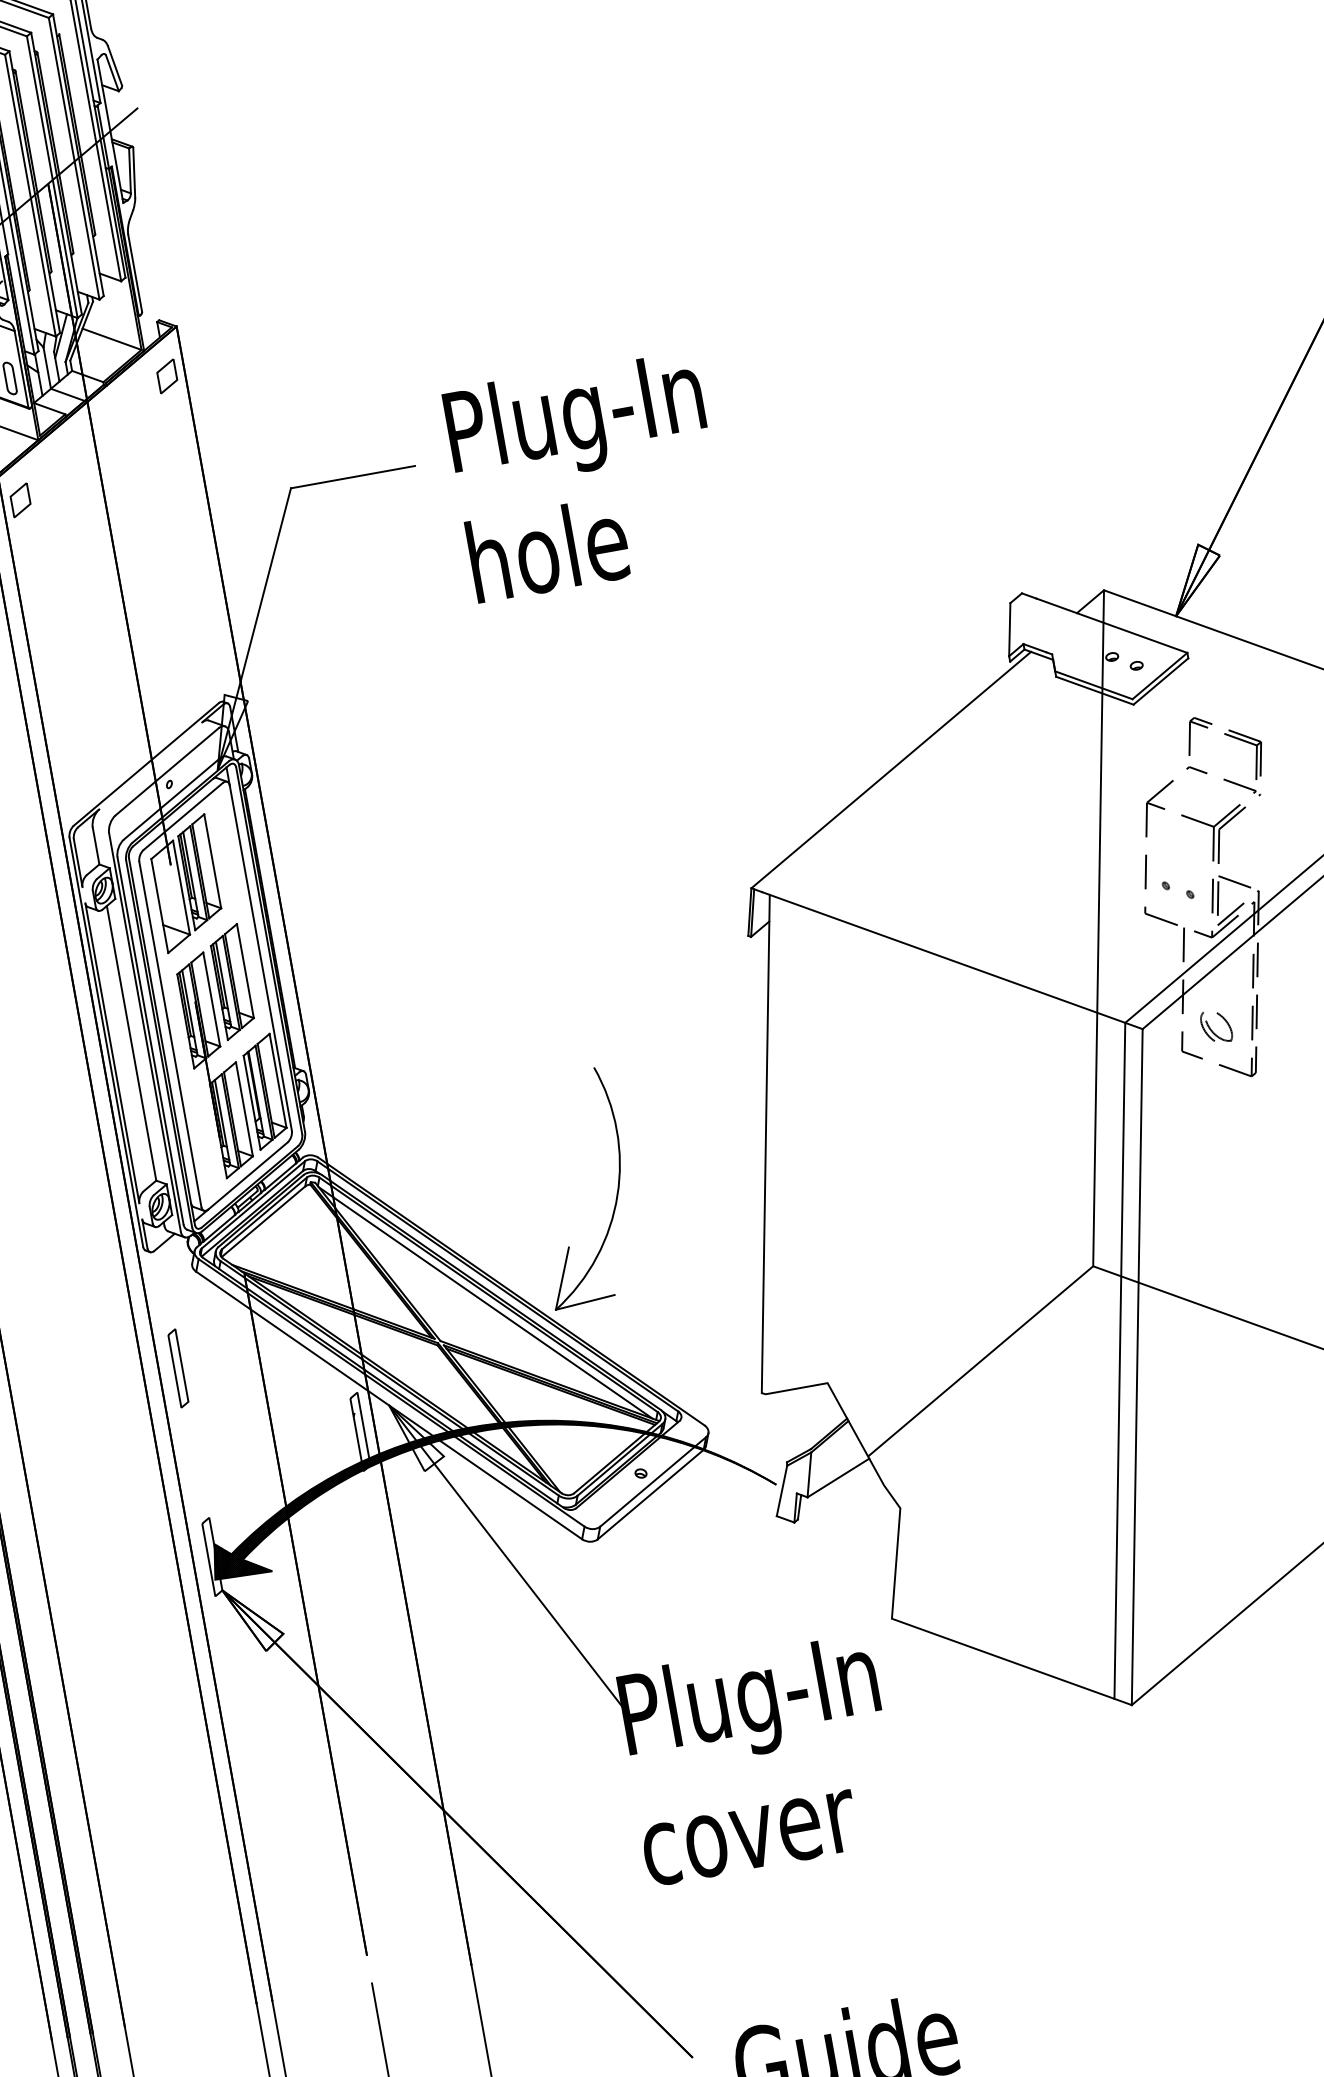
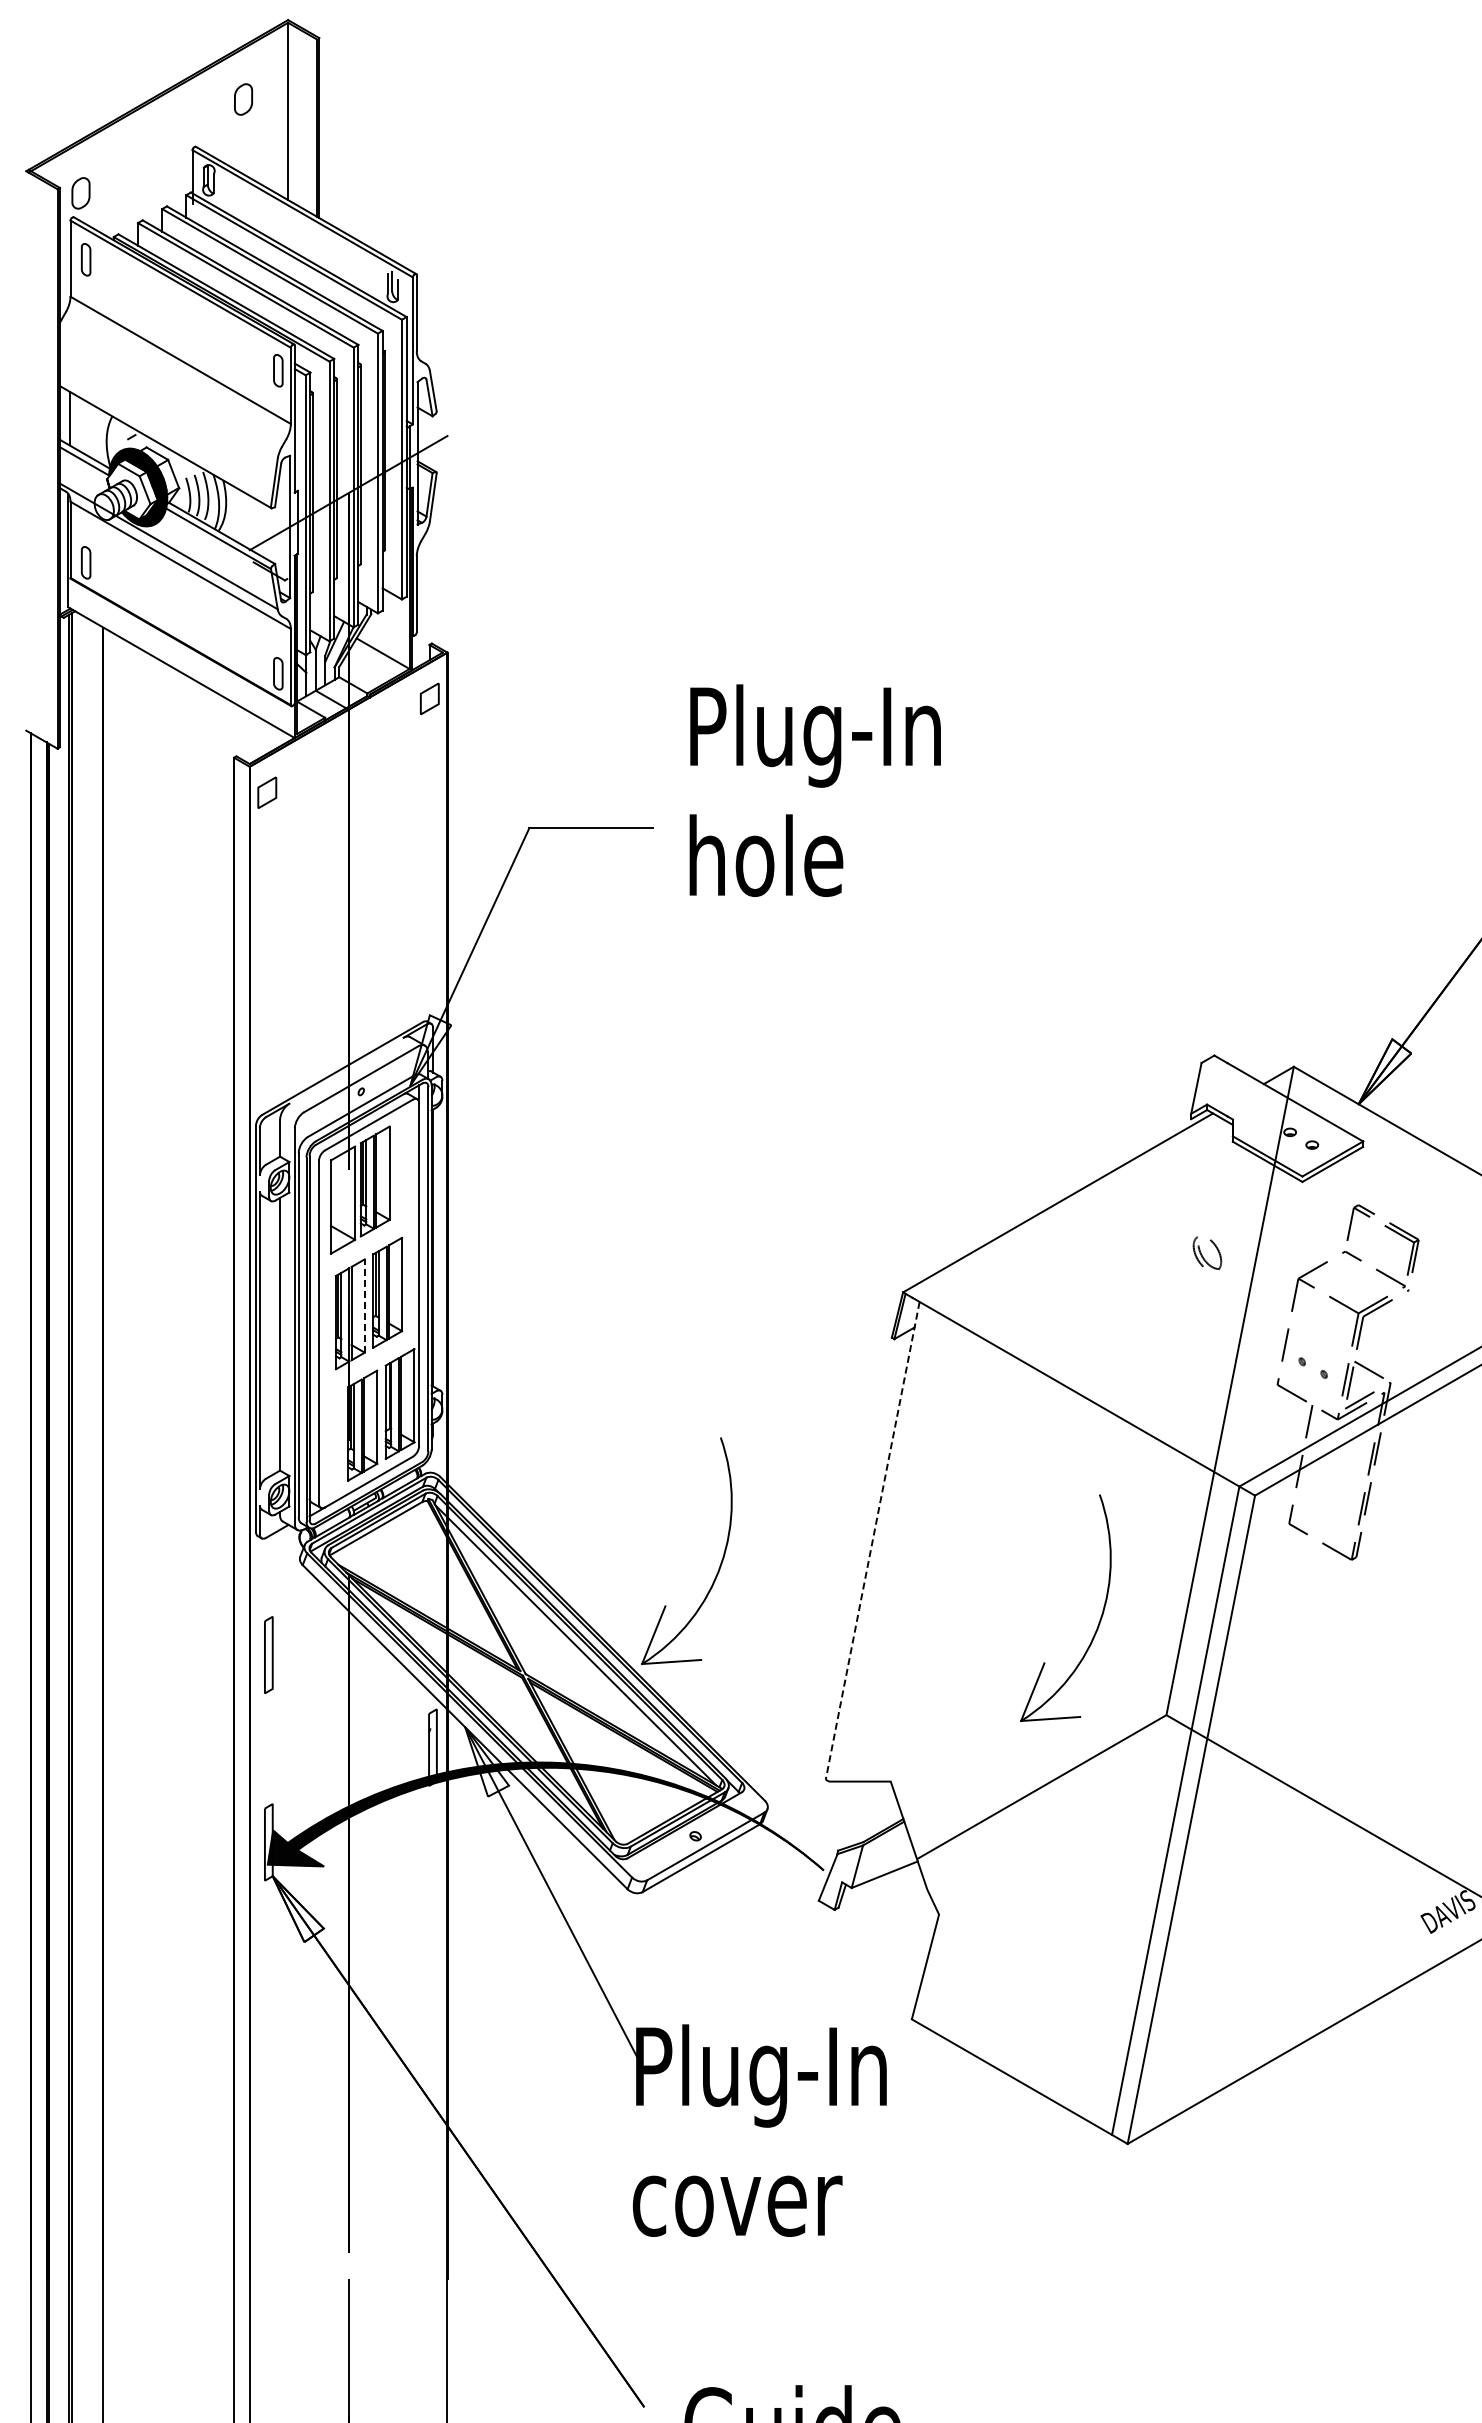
text: (585, 475) -> (814, 790), moved
line: (211, 1000) -> (364, 1306), solid -> dashed
part: (1216, 1027) -> (1207, 1253), moved
line: (765, 1144) -> (872, 1541), solid -> dashed
part: (1008, 1182) -> (1099, 1619), added

